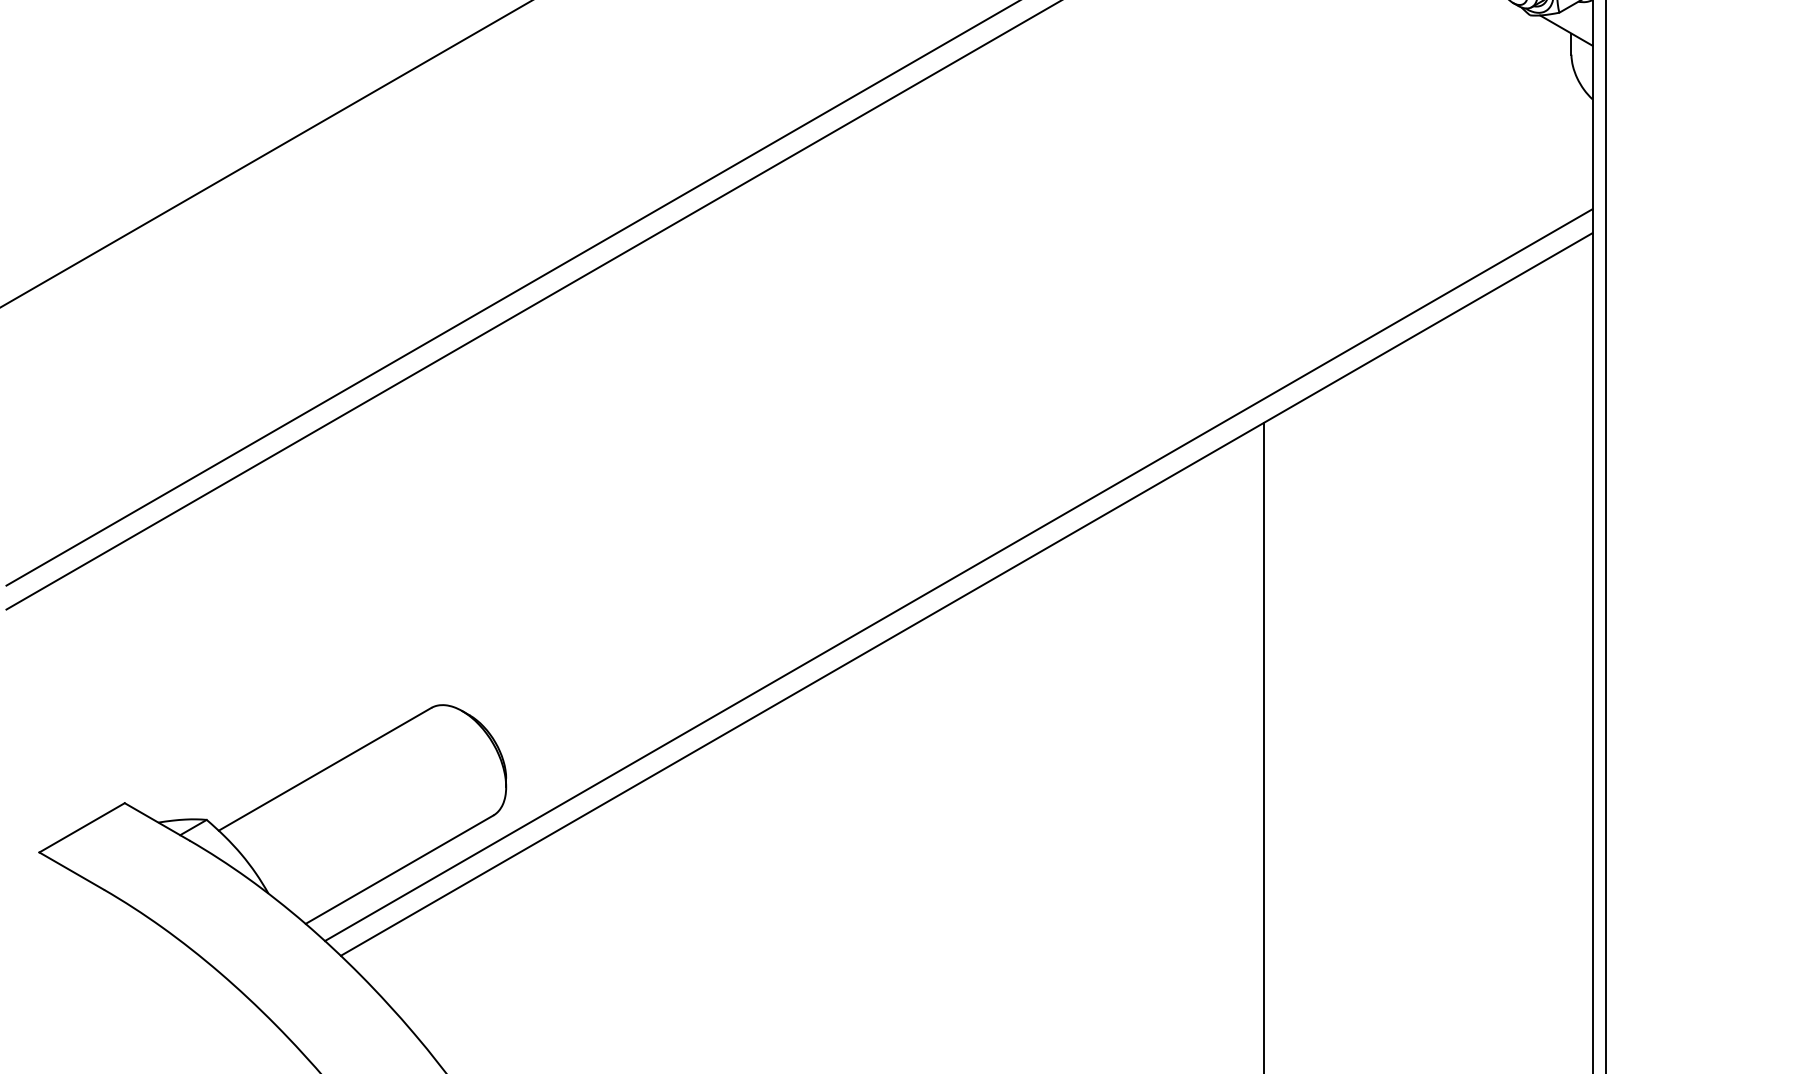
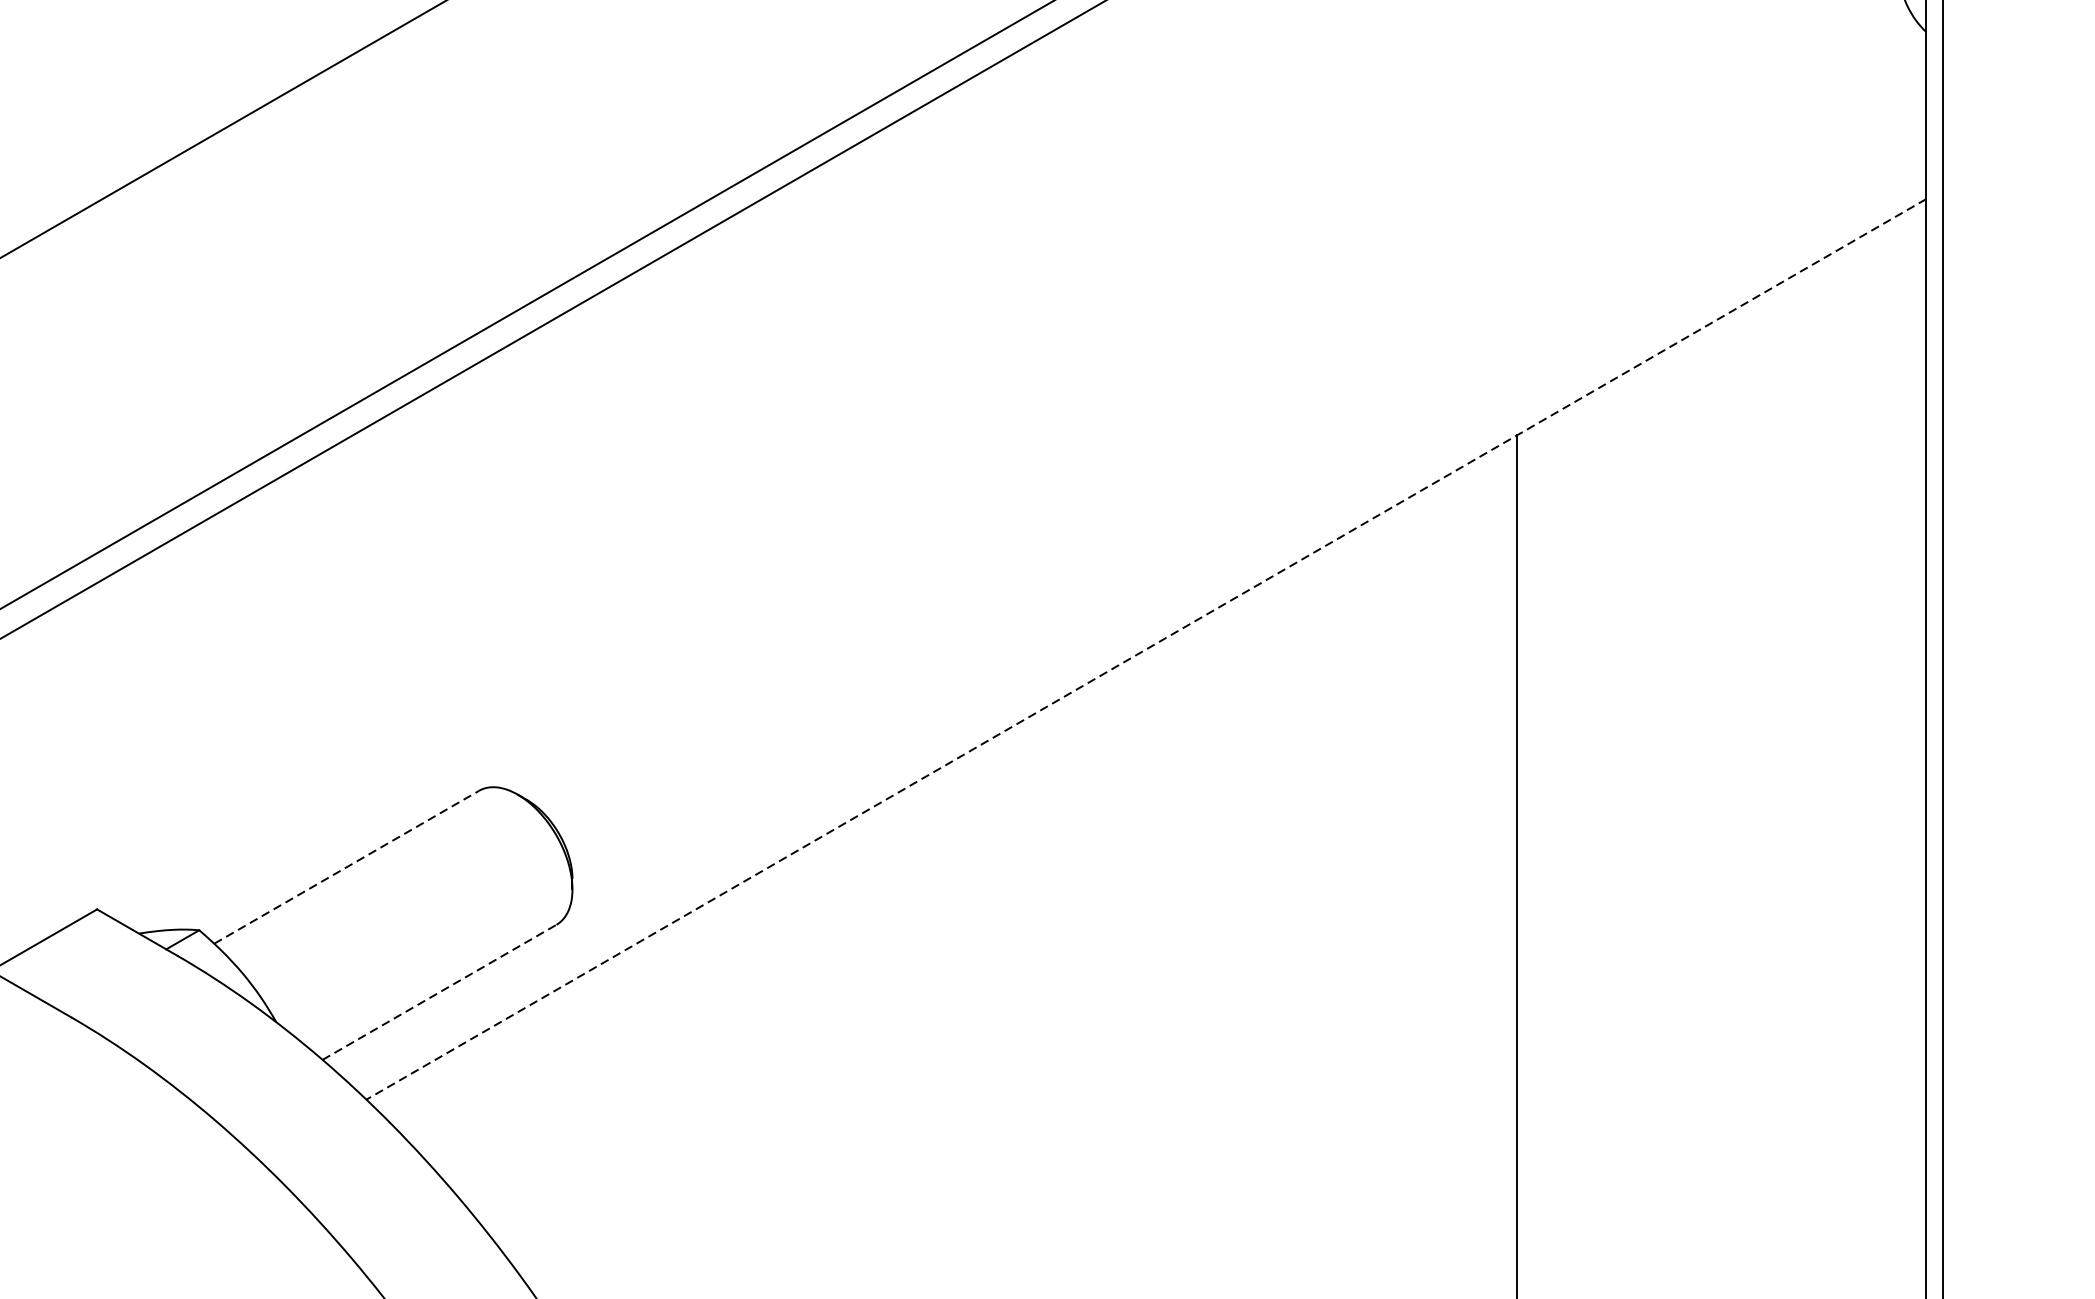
line: (958, 575) -> (1136, 625), removed
line: (966, 594) -> (1146, 649), solid -> dashed
line: (325, 769) -> (347, 867), solid -> dashed
line: (399, 869) -> (439, 992), solid -> dashed

